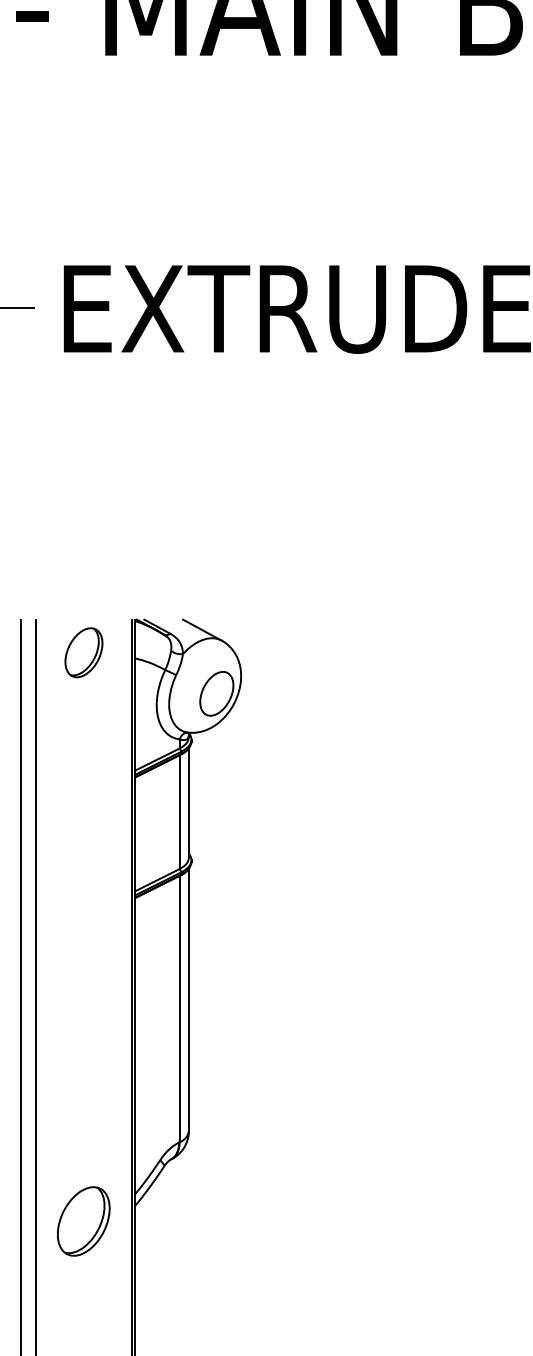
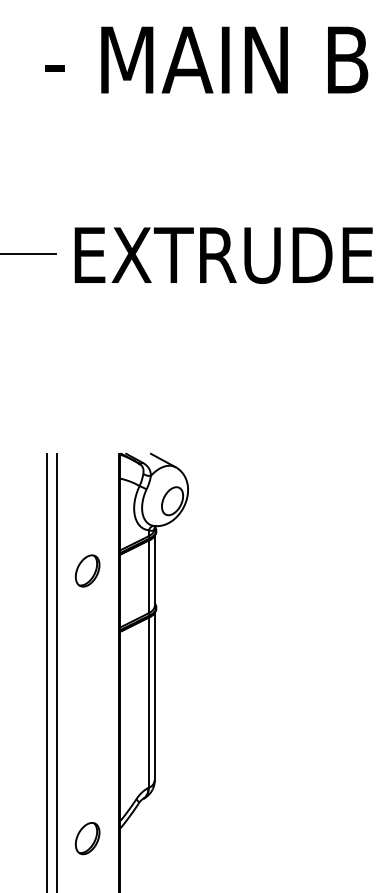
part: (83, 651) -> (87, 570), moved
part: (83, 1221) -> (87, 838), size x0.71

